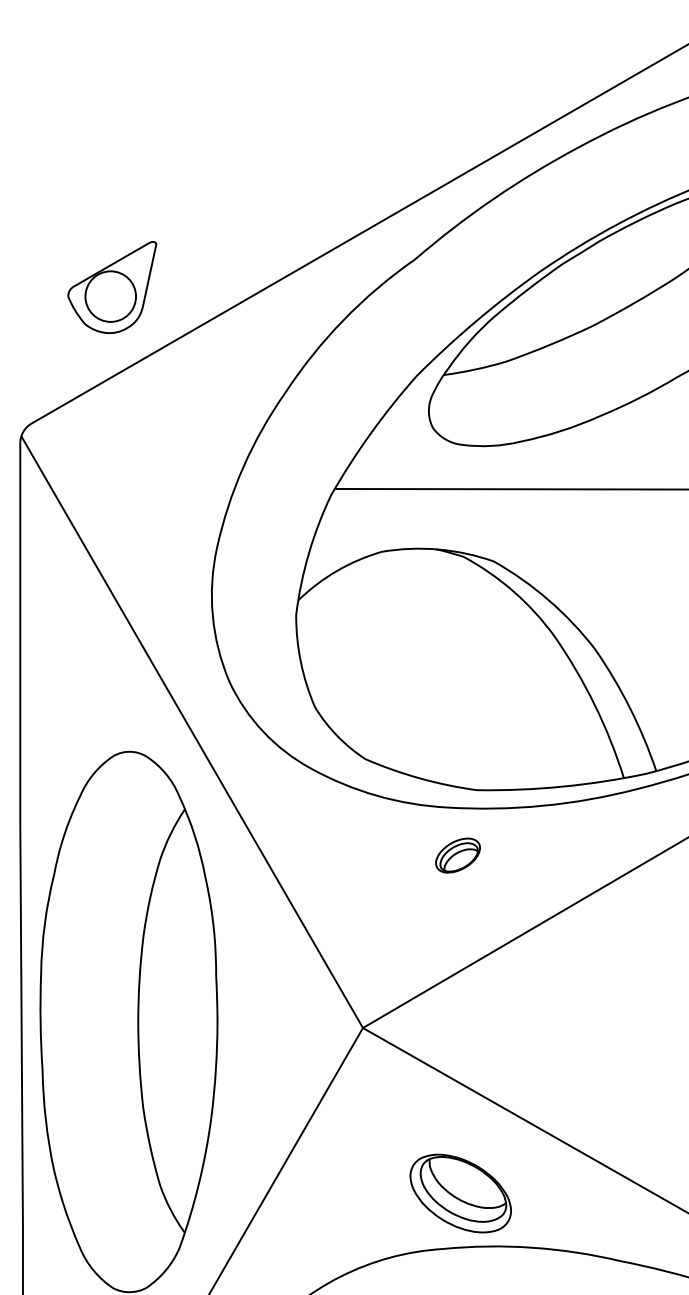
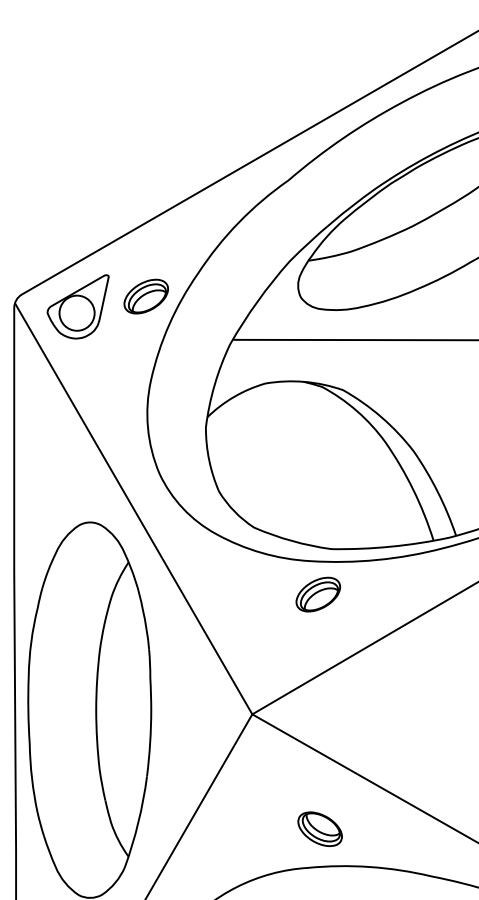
part: (111, 286) -> (77, 306), moved
part: (209, 426) -> (145, 296), added
part: (458, 855) -> (318, 594), size x1.43
part: (459, 1192) -> (319, 828), size x0.62

